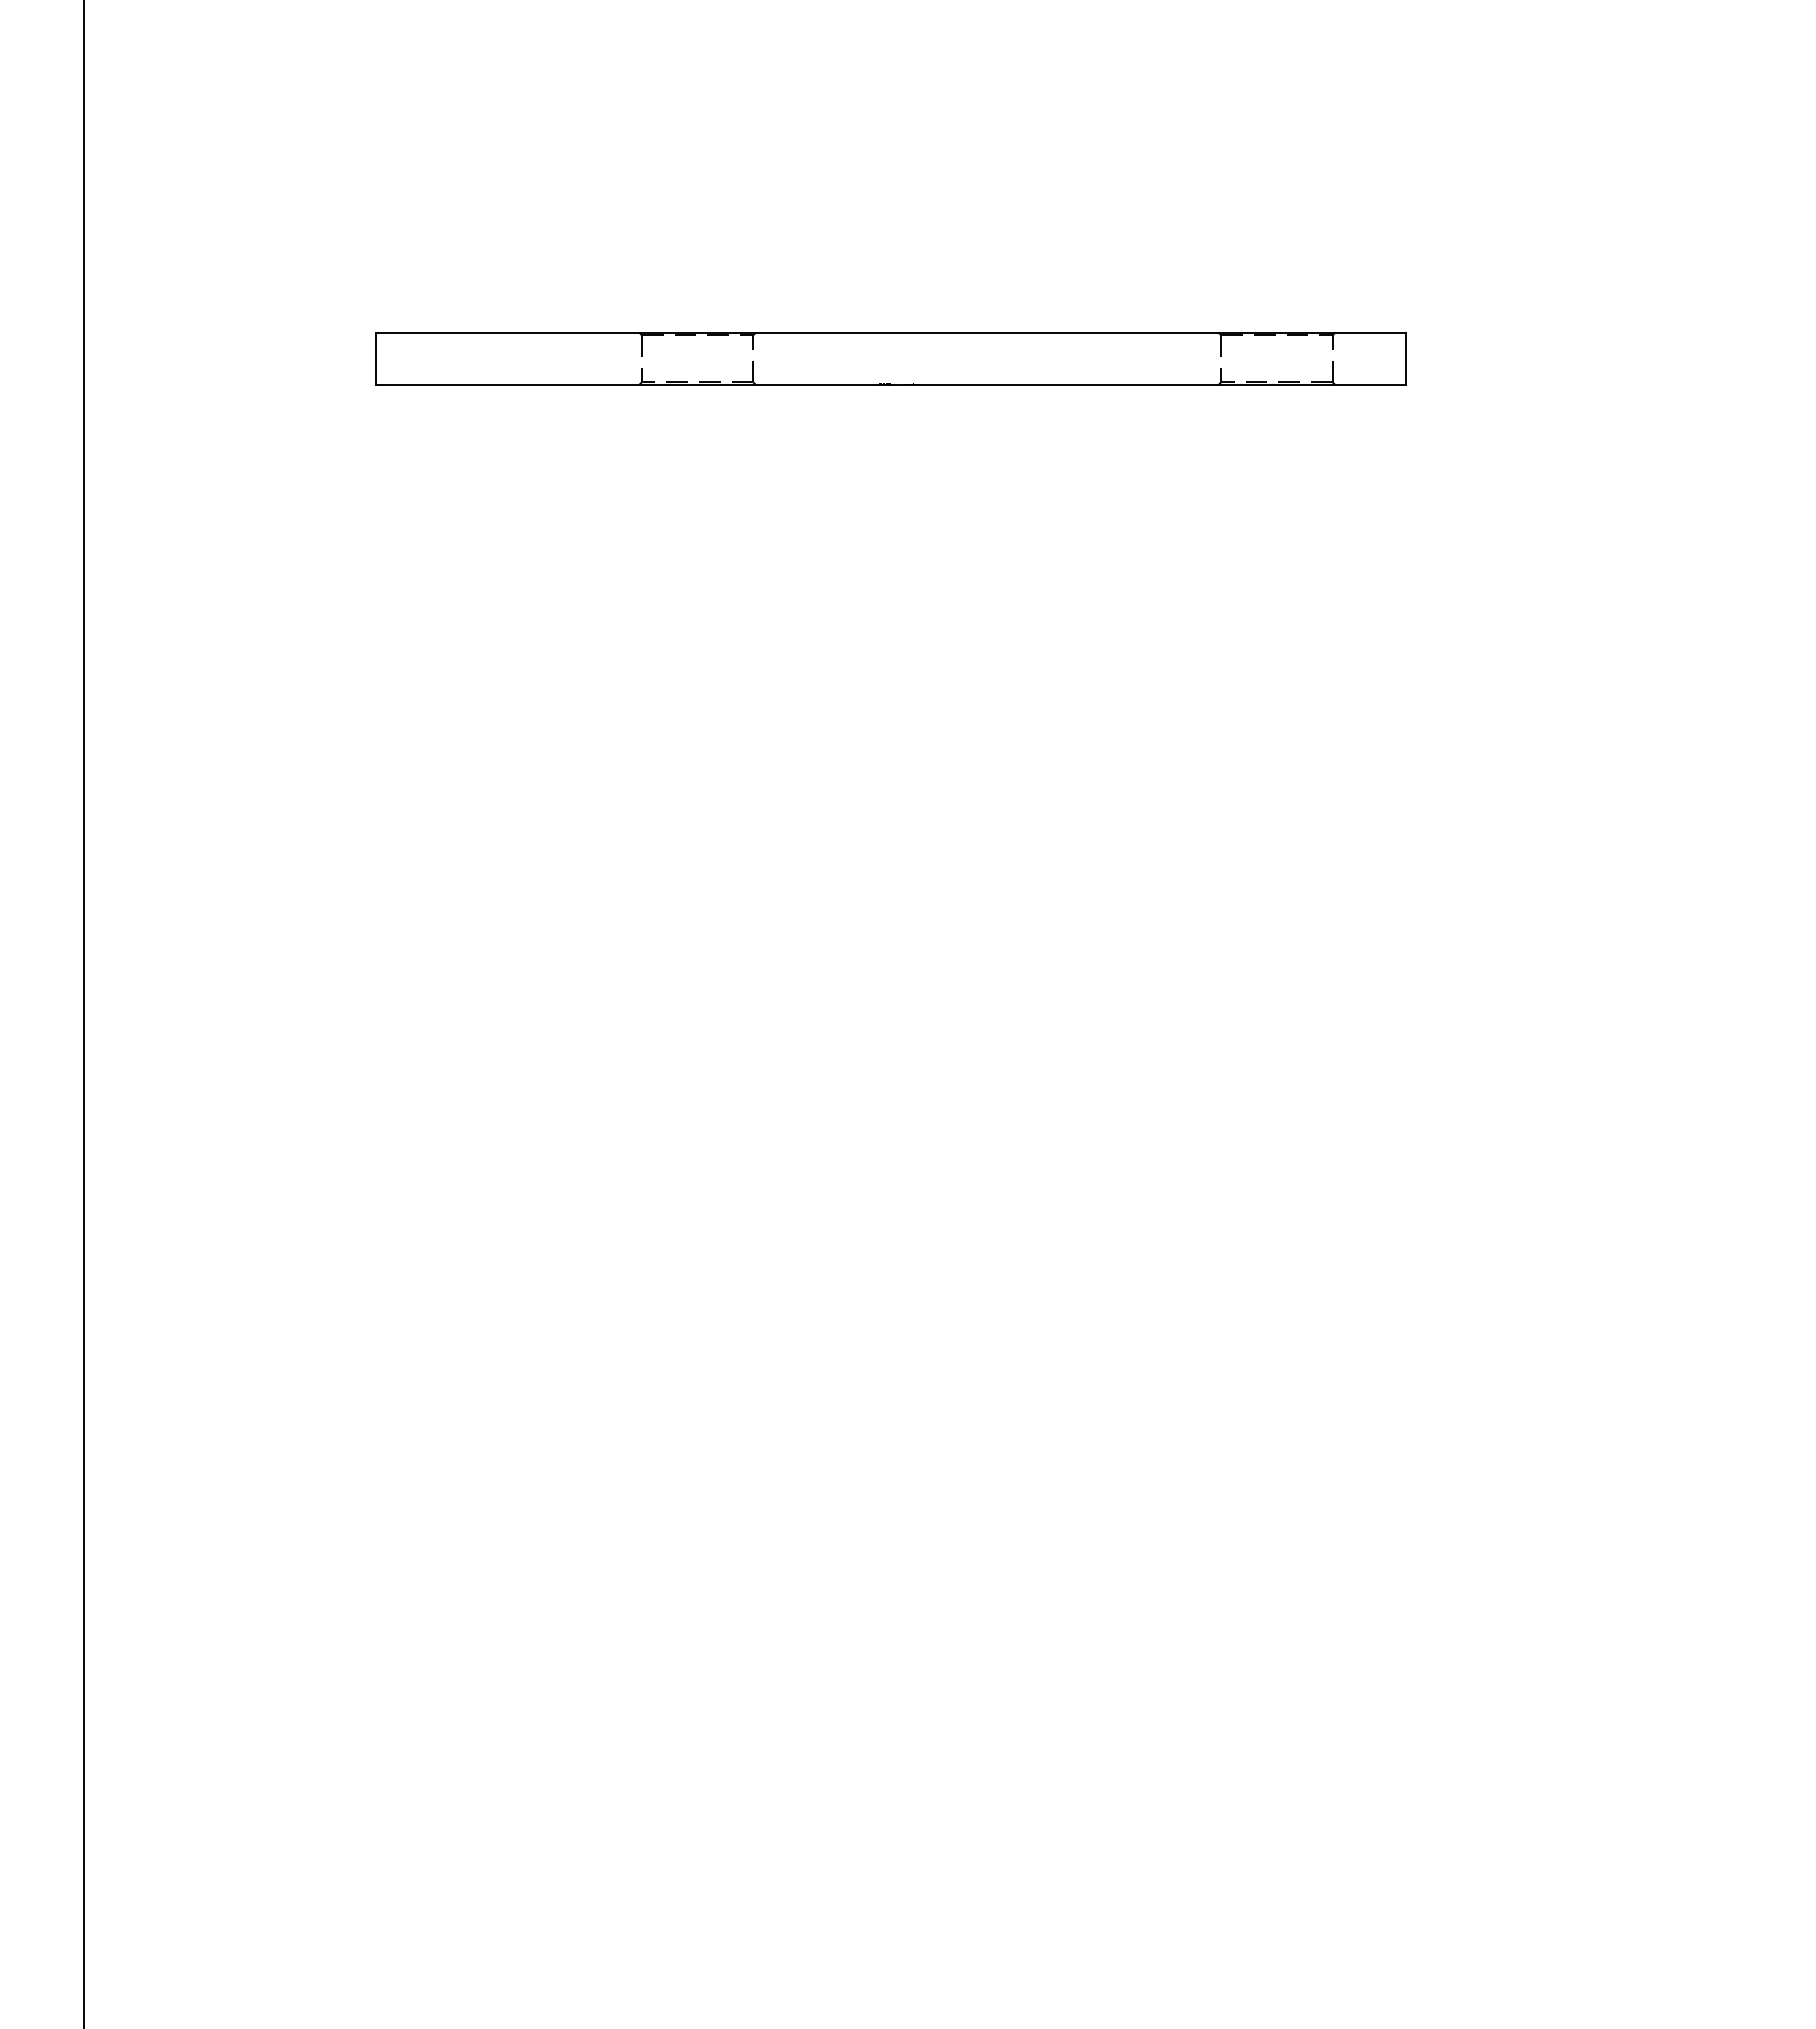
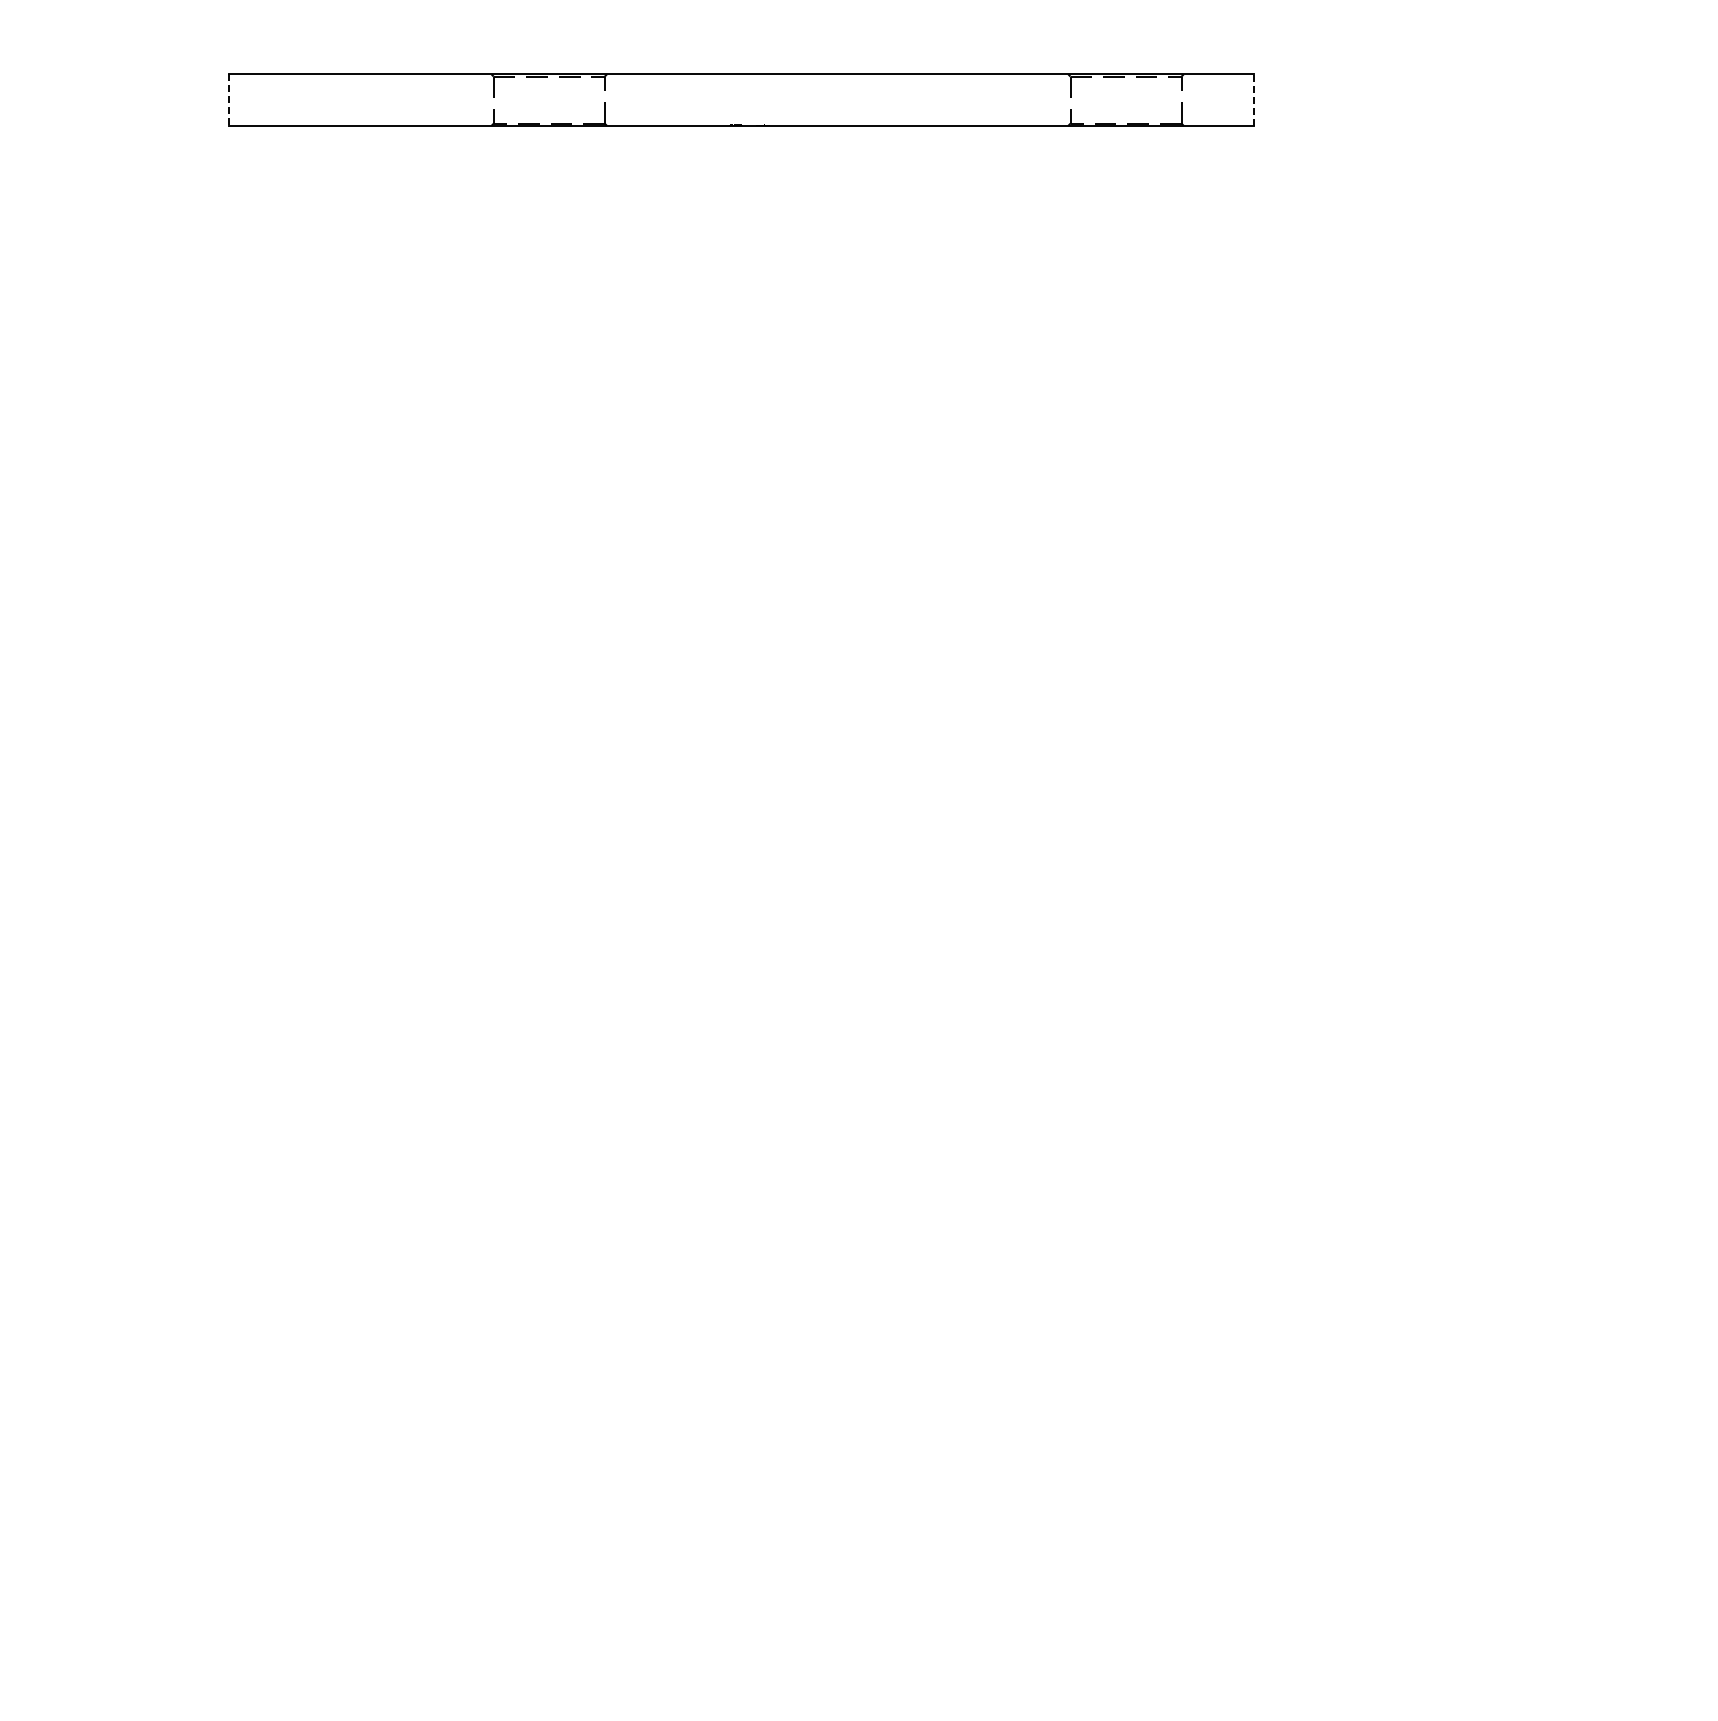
line: (375, 358) -> (228, 99), solid -> dashed
line: (1405, 358) -> (1254, 99), solid -> dashed

